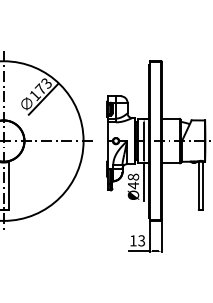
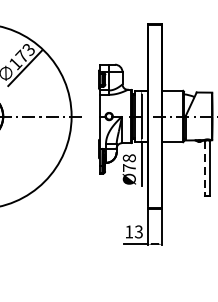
text: (133, 185) -> (129, 167), Ø48 -> Ø78
line: (198, 186) -> (204, 169), solid -> dashed

